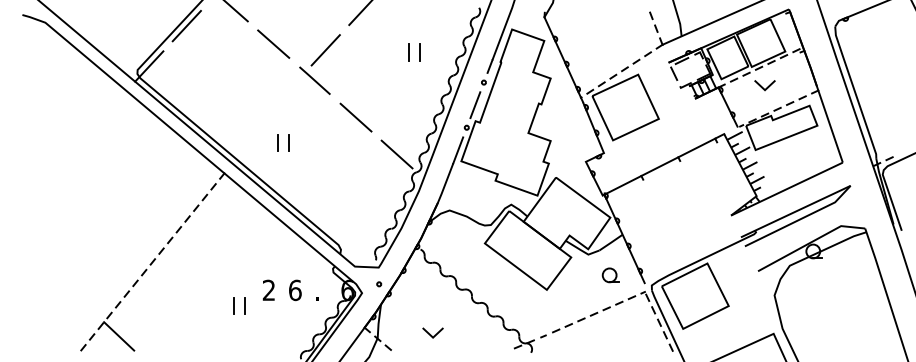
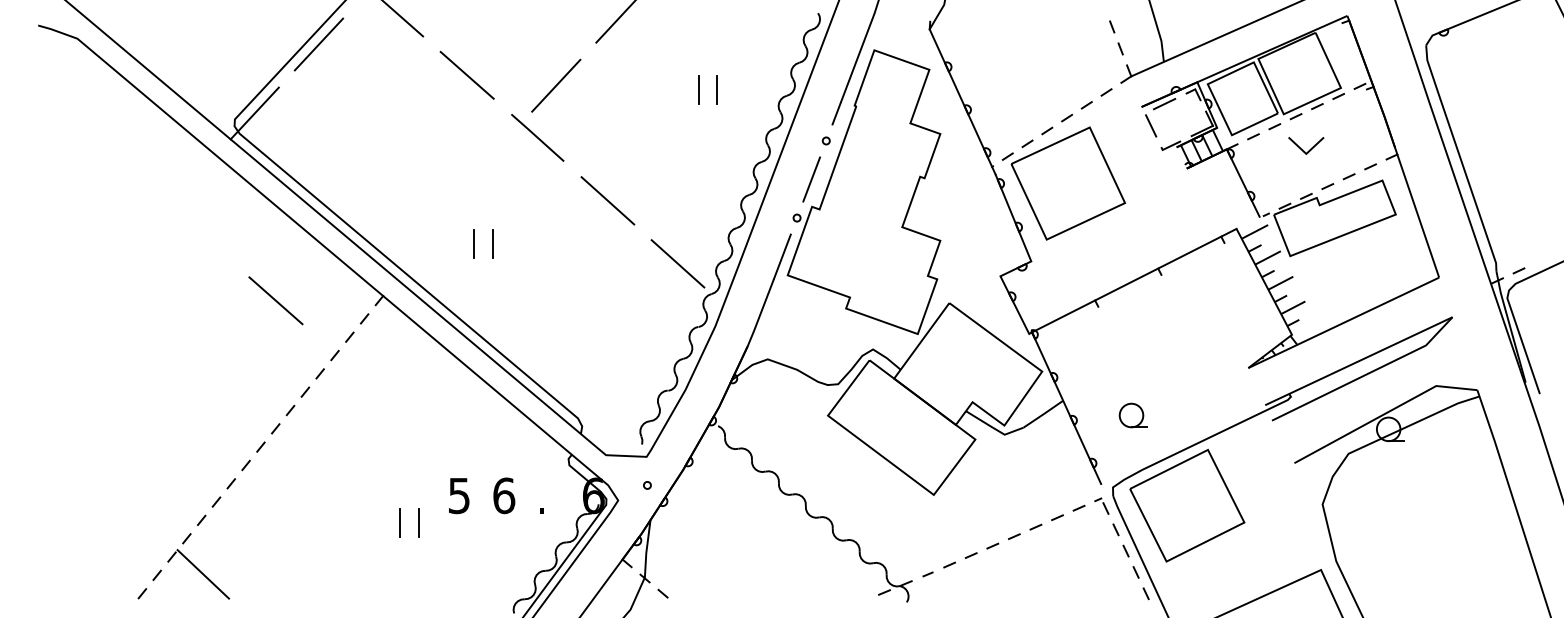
line: (161, 175) -> (275, 299), added
part: (610, 275) -> (1132, 415), moved
text: (268, 290) -> (458, 495), 2 -> 5
line: (430, 333) -> (735, 569), removed

